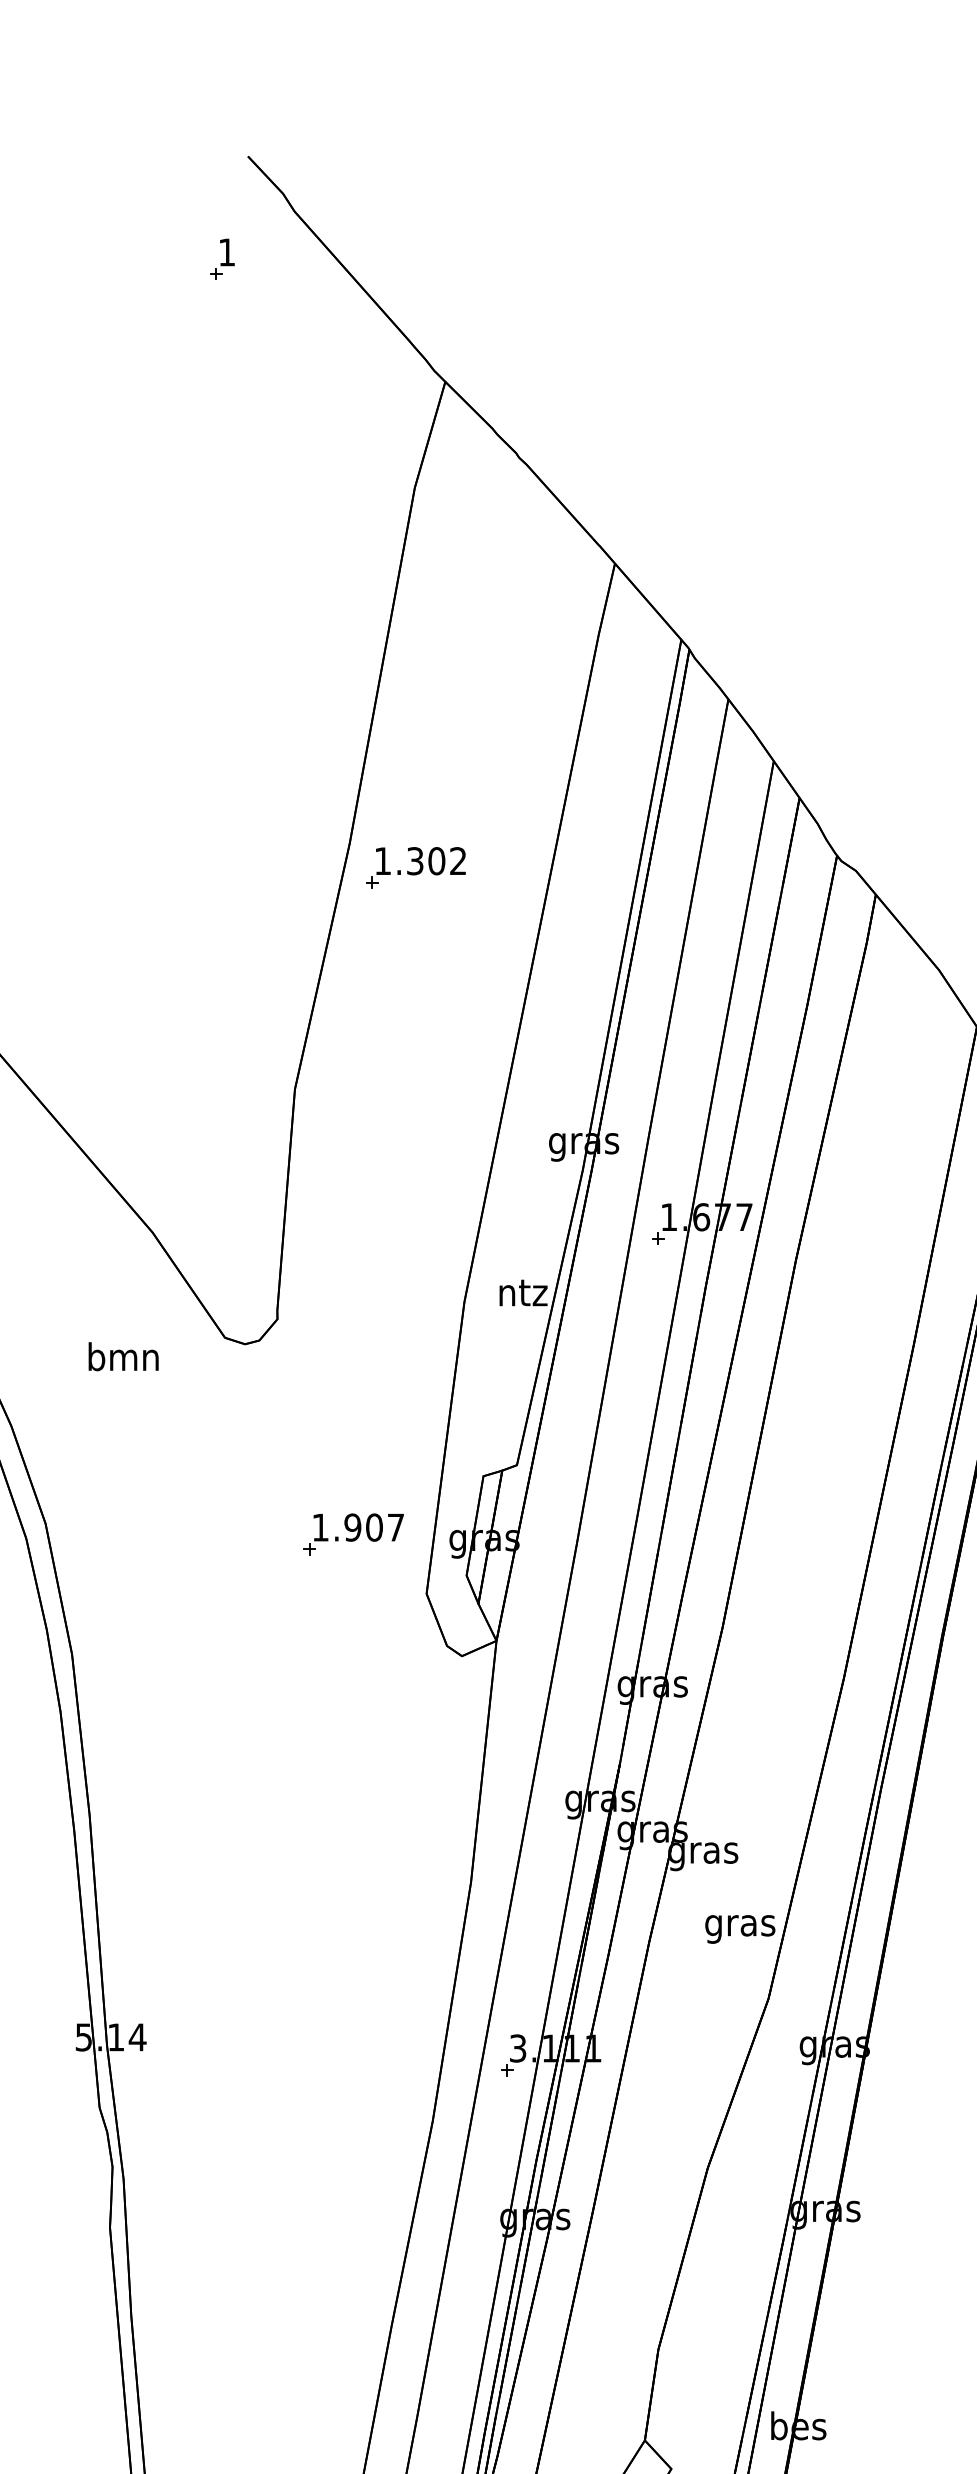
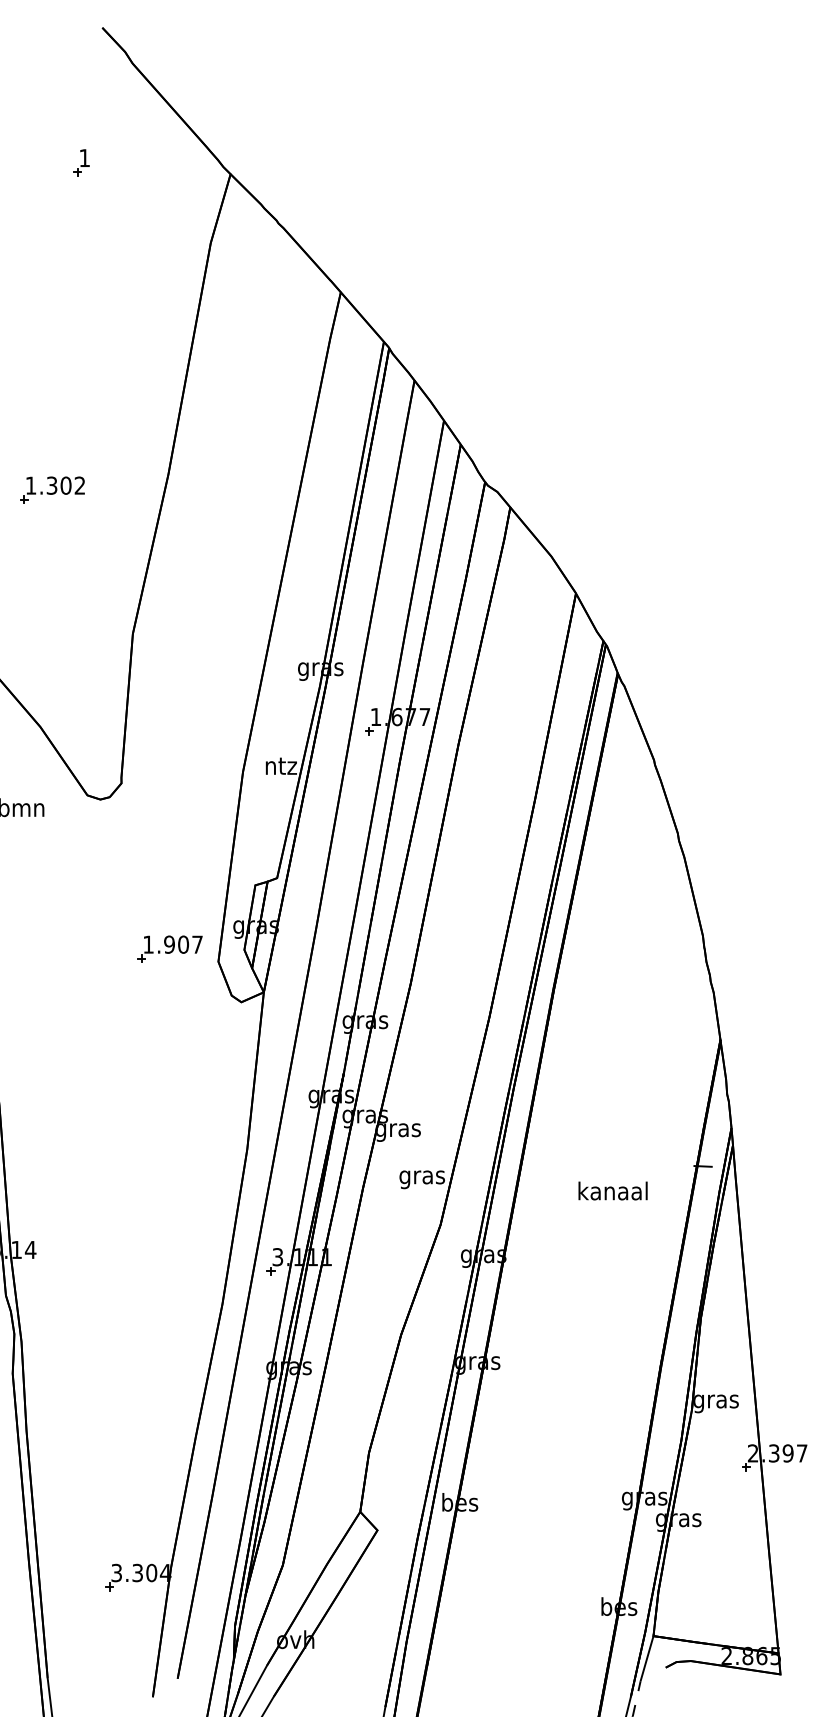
part: (222, 259) -> (81, 162), moved
part: (415, 867) -> (52, 489), moved
part: (352, 1533) -> (169, 948), moved

